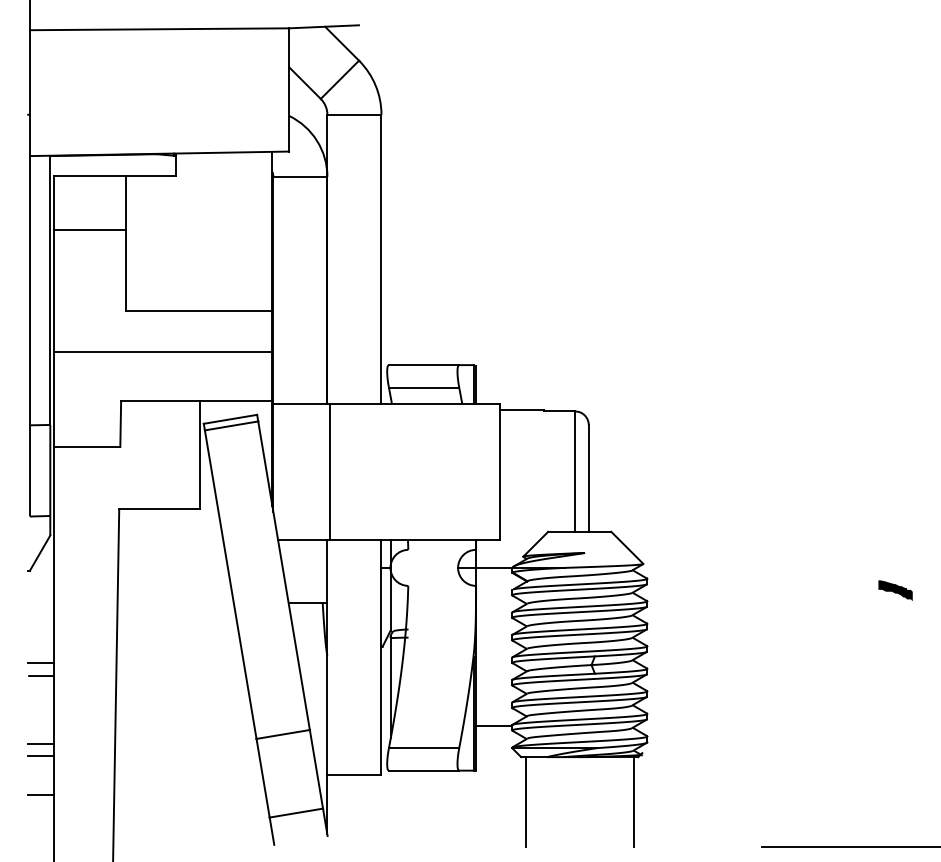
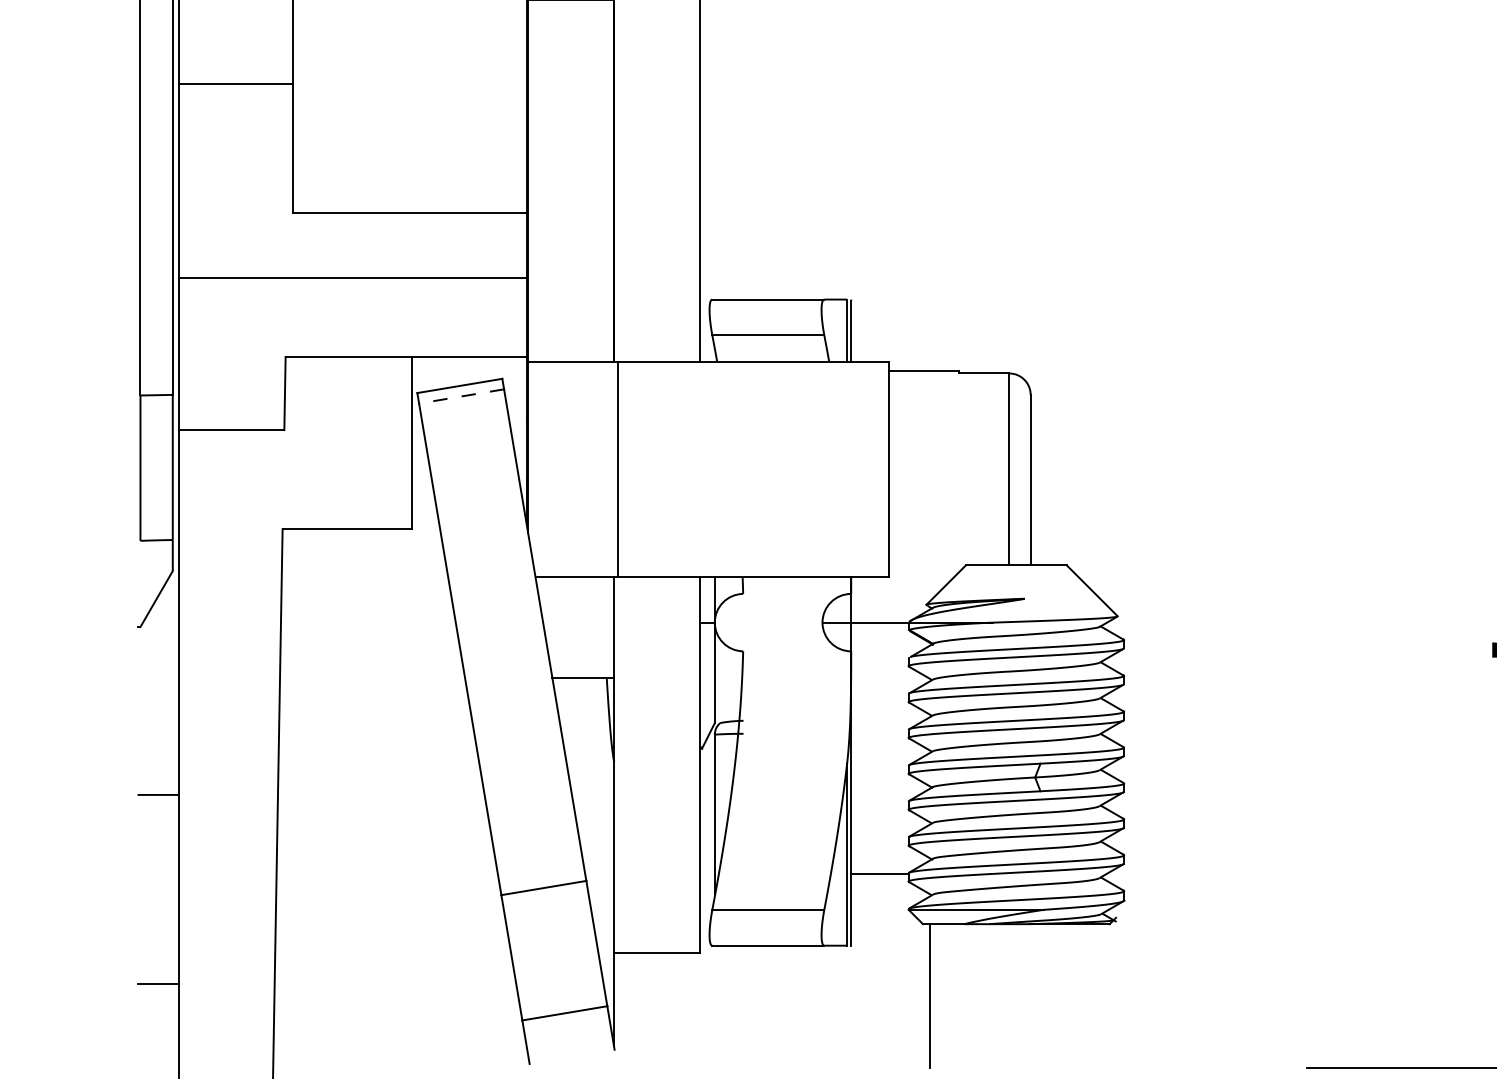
line: (231, 426) -> (461, 397), solid -> dashed
line: (40, 662) -> (157, 773), removed
line: (40, 743) -> (157, 902), removed
line: (40, 756) -> (157, 923), removed
line: (633, 802) -> (1101, 996), removed

